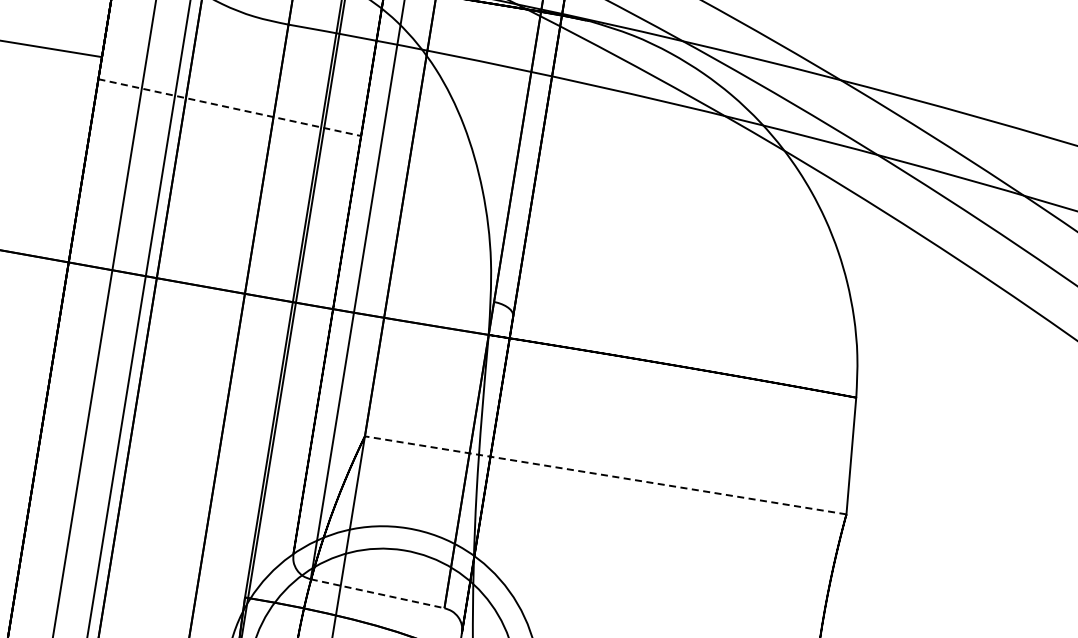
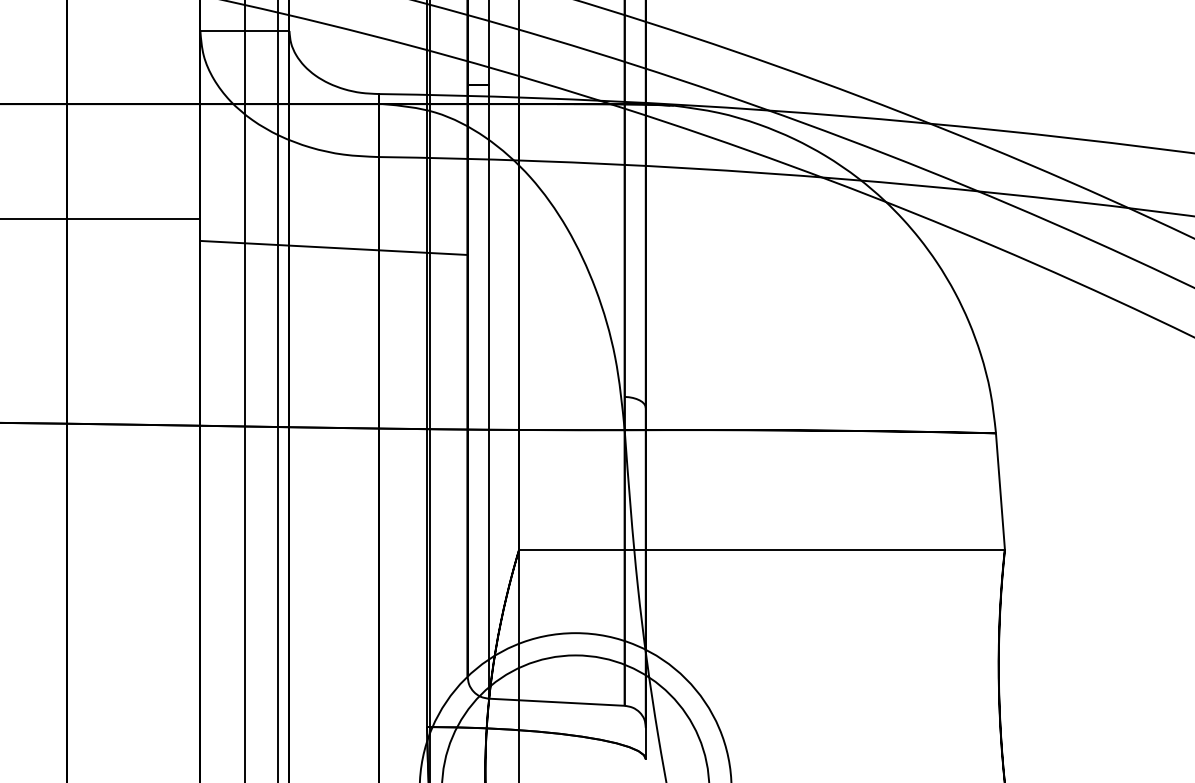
line: (230, 107) -> (334, 247), dashed -> solid
line: (605, 475) -> (761, 549), dashed -> solid
line: (378, 594) -> (557, 702), dashed -> solid

